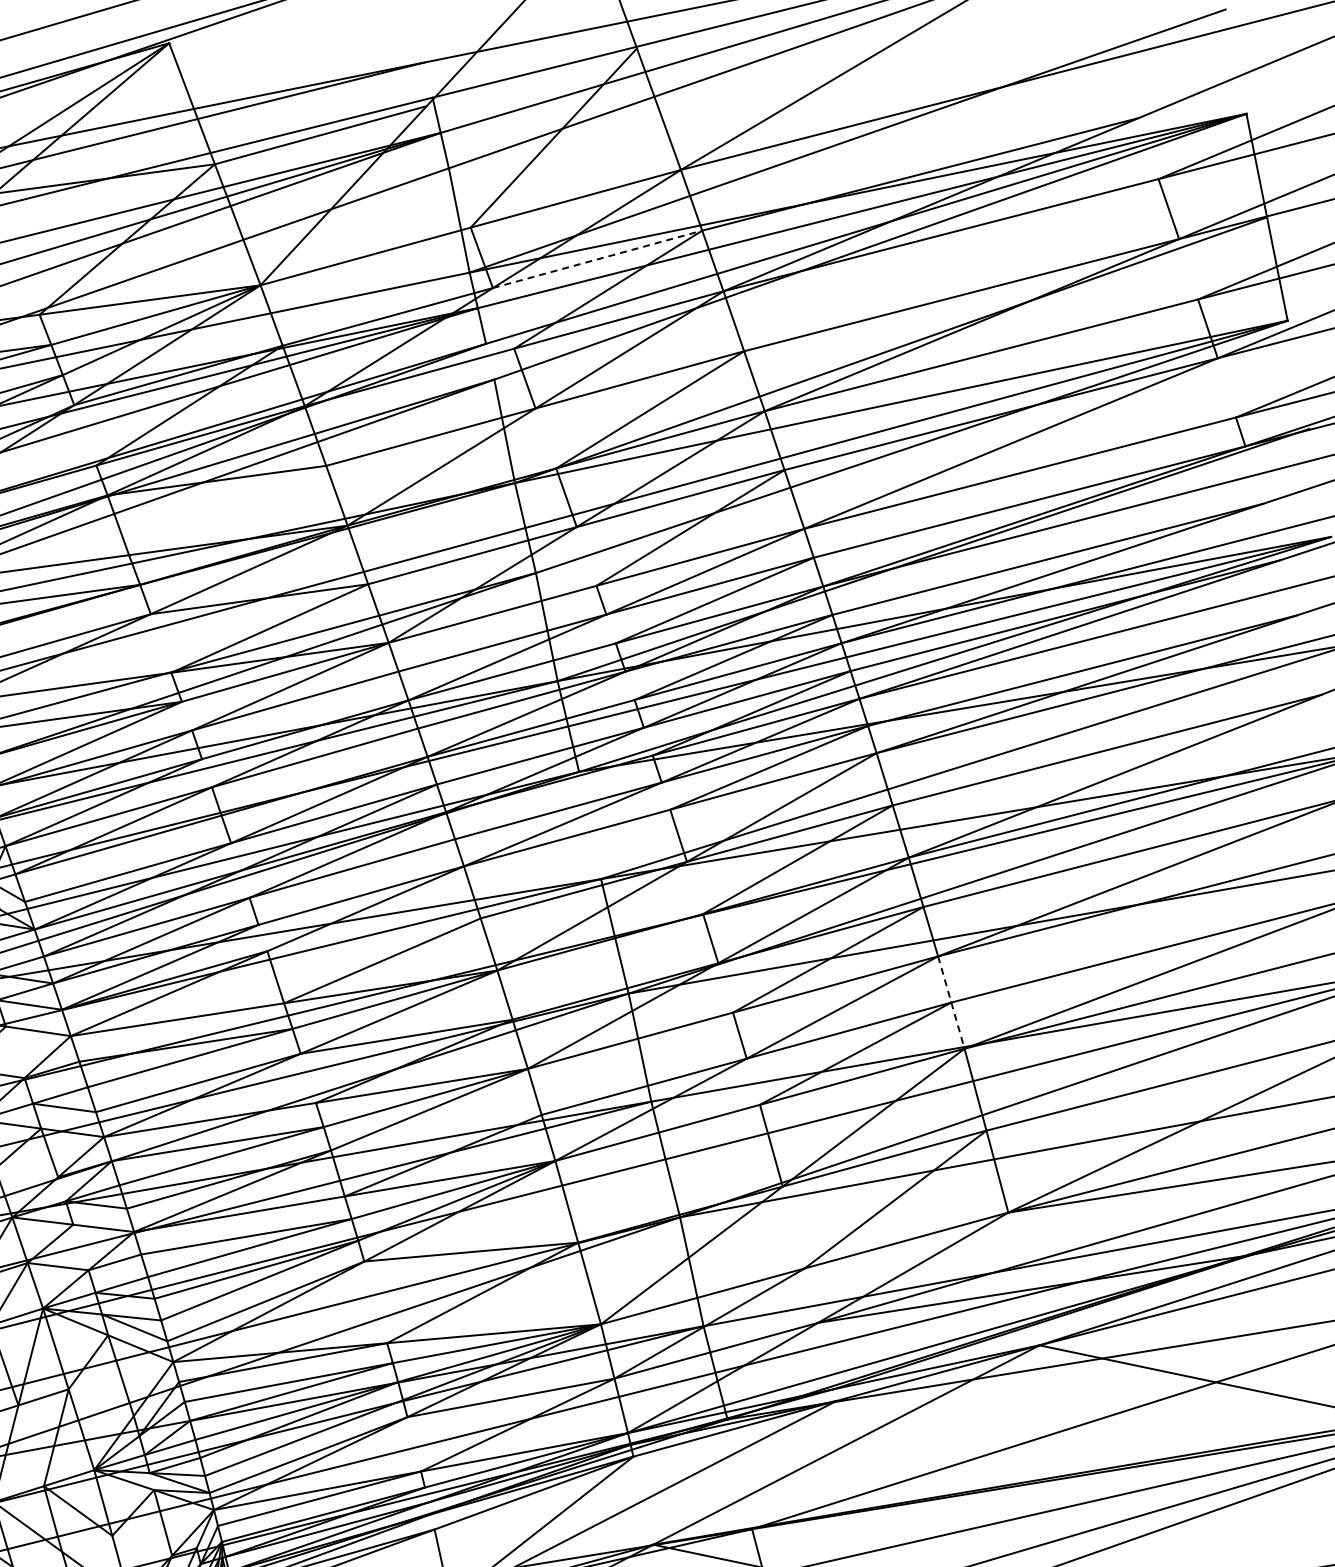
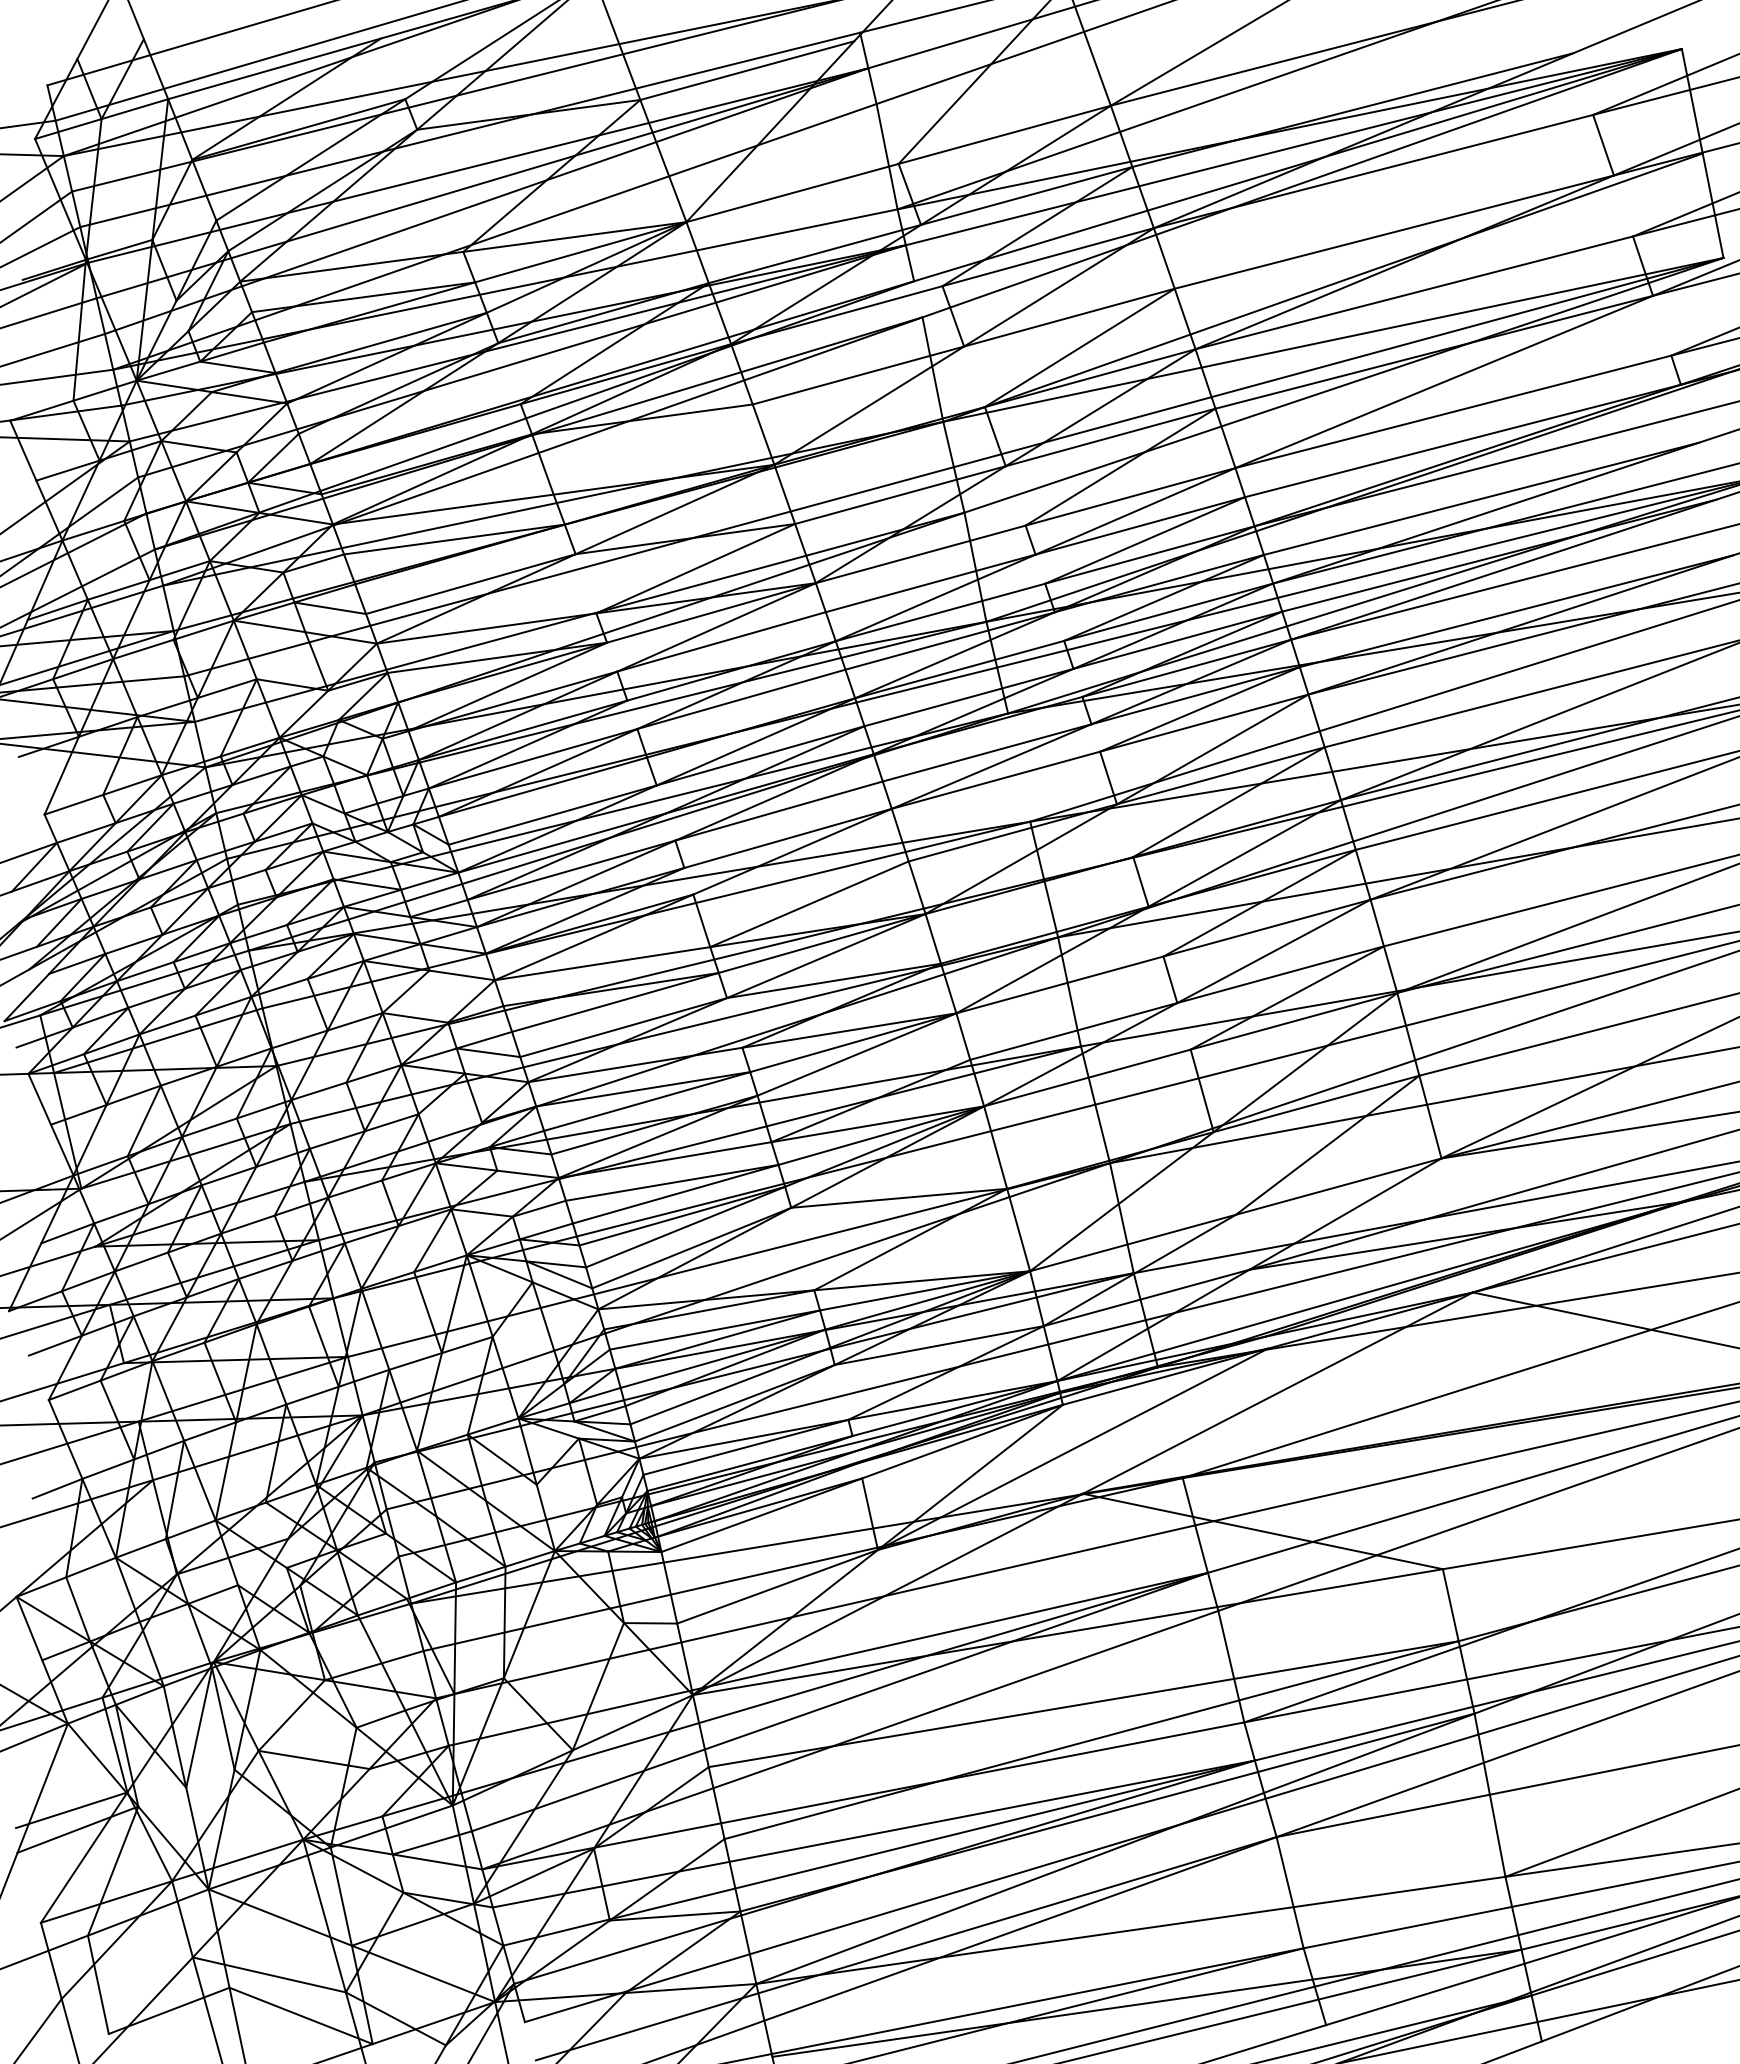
line: (597, 258) -> (1026, 195), dashed -> solid
line: (951, 1002) -> (1384, 946), dashed -> solid

